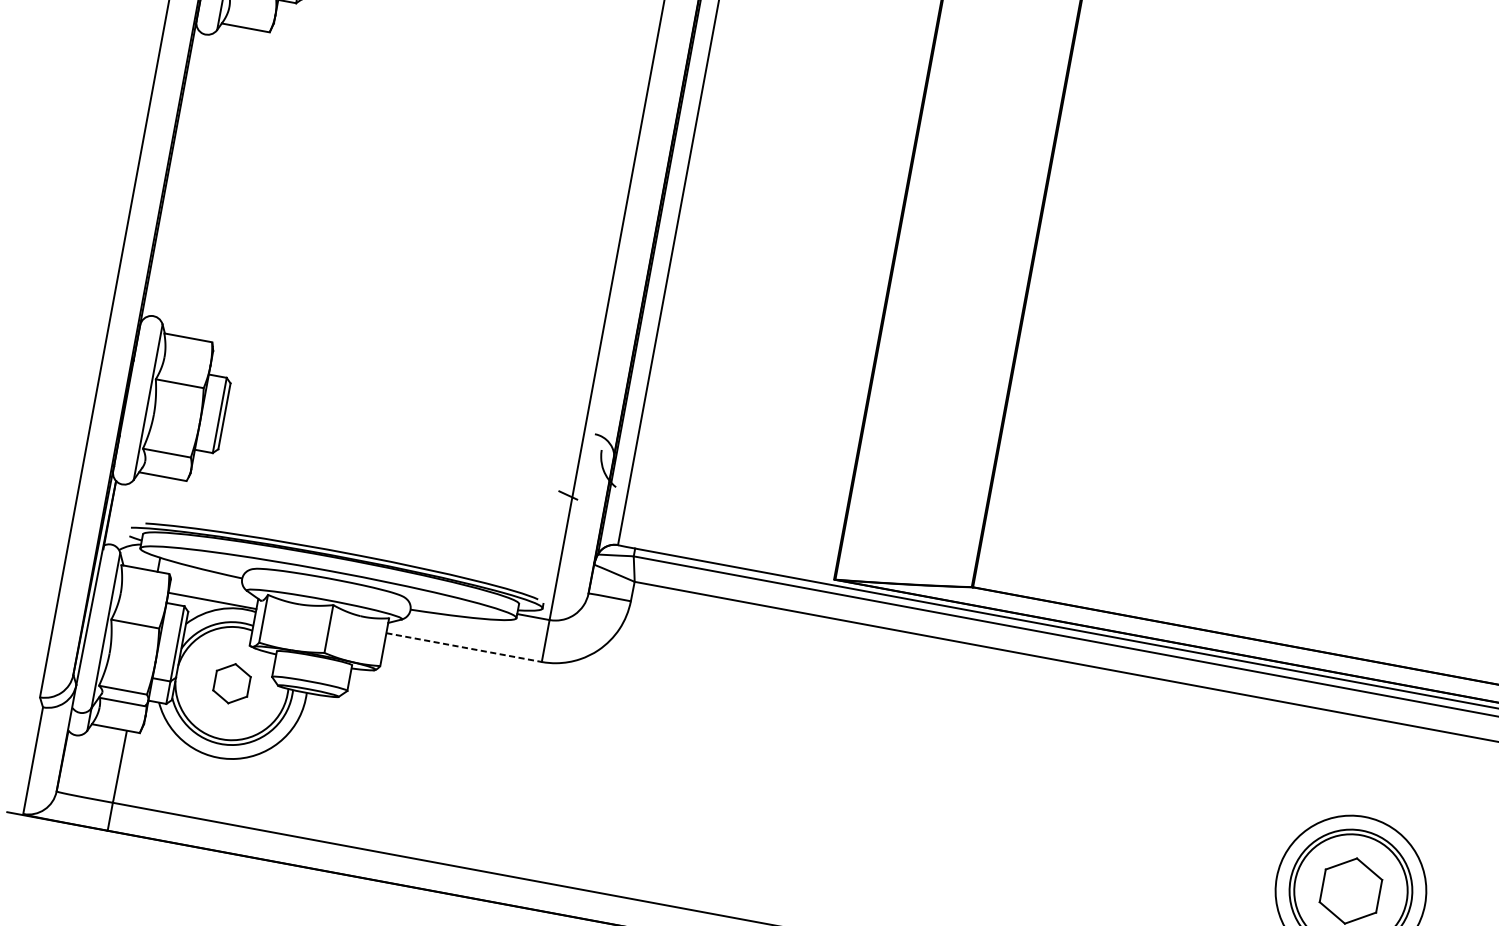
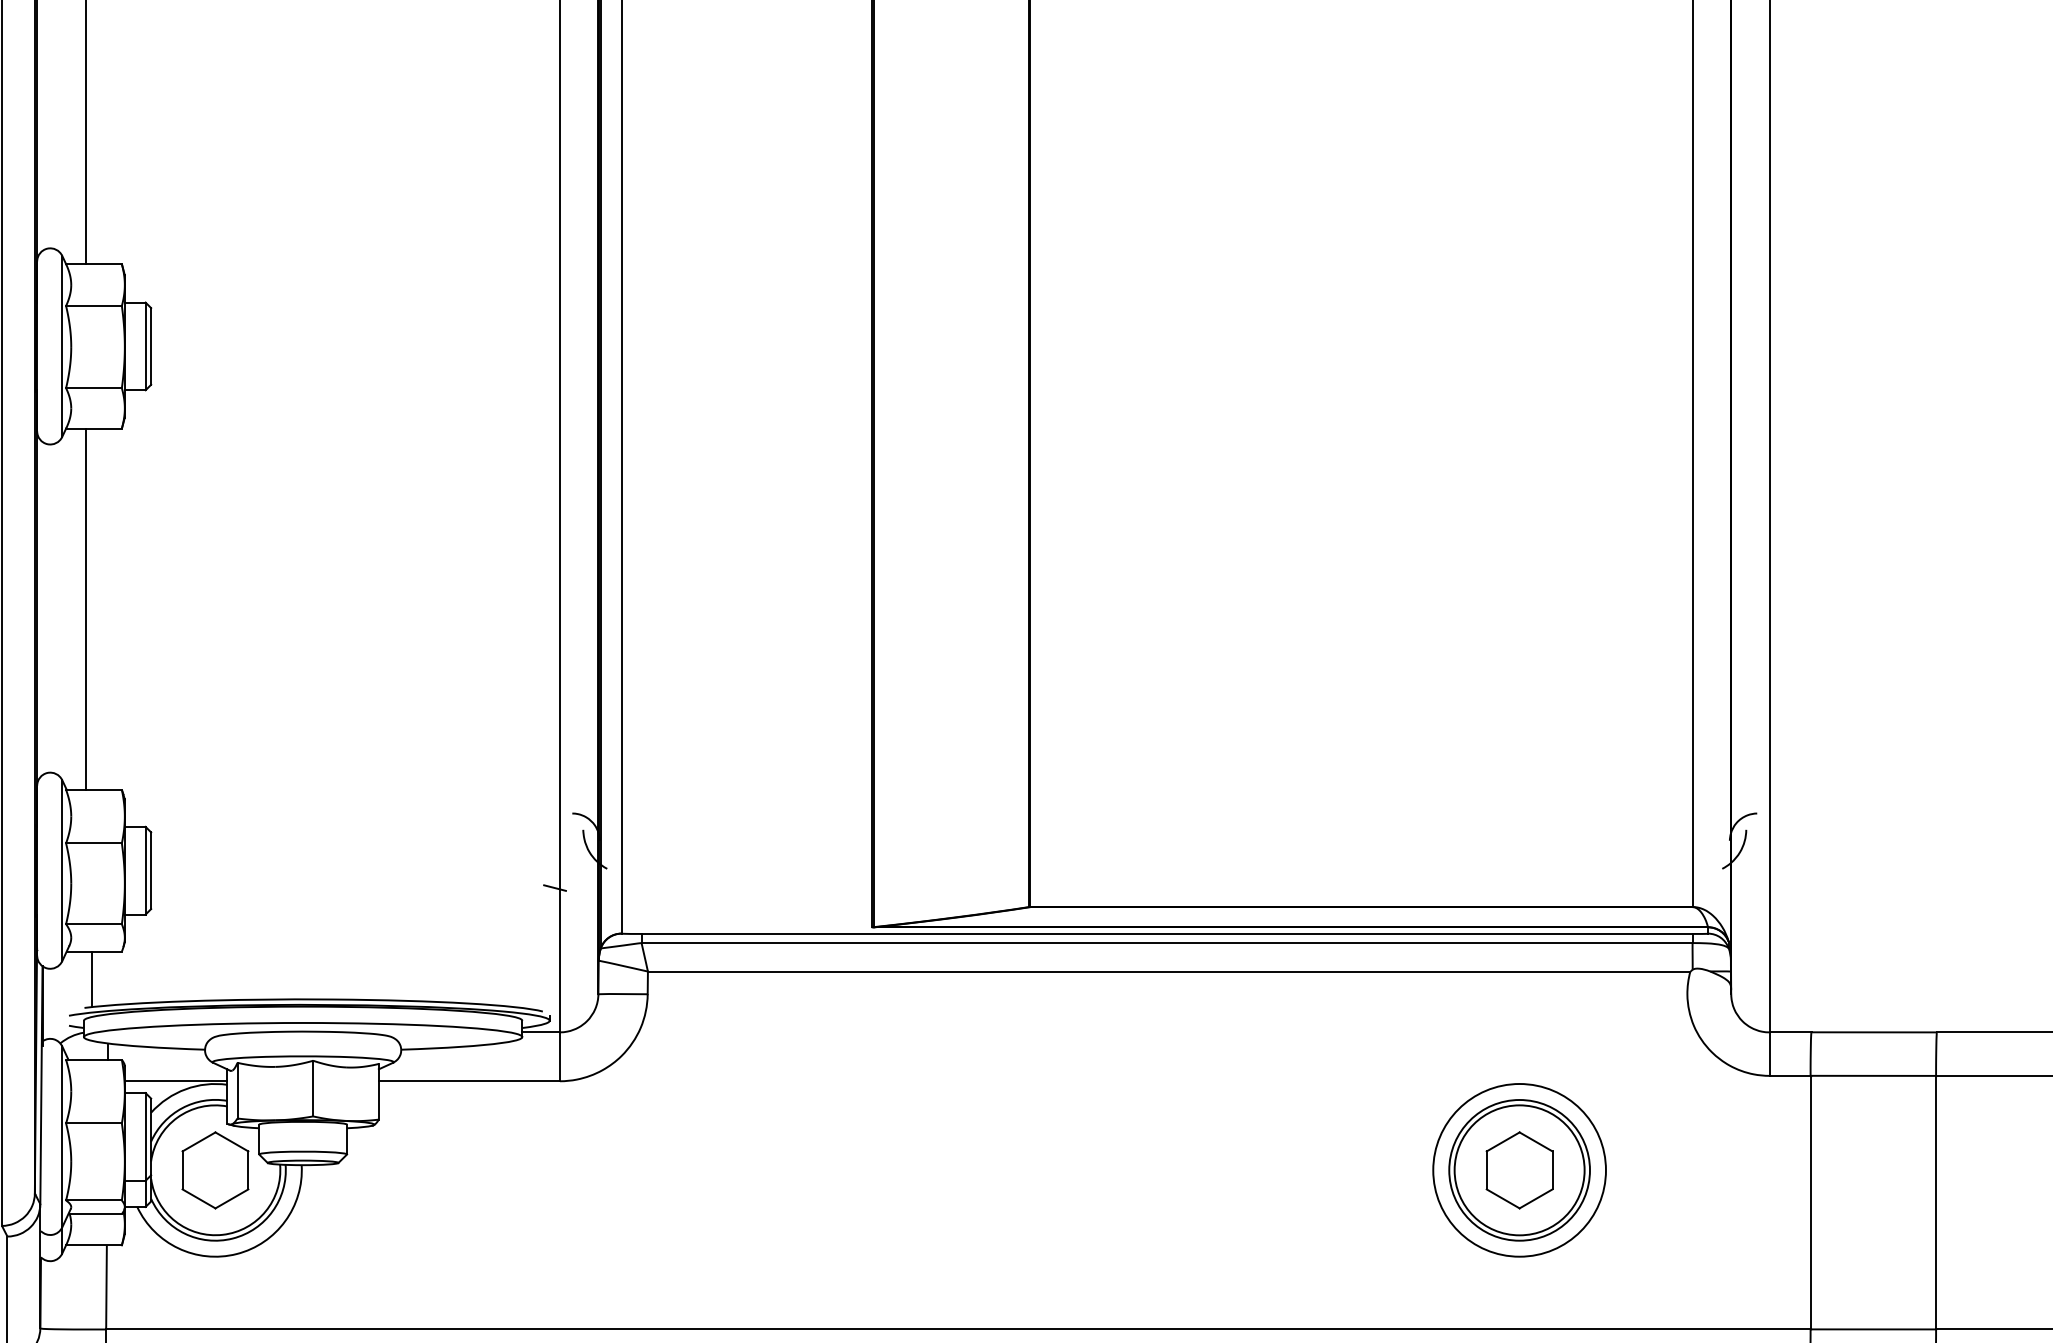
line: (210, 181) -> (86, 608), added
line: (156, 500) -> (91, 979), added
line: (464, 647) -> (469, 1081), dashed -> solid
part: (232, 683) -> (215, 1170), size x1.67

